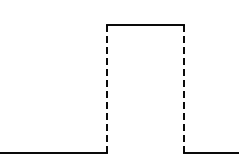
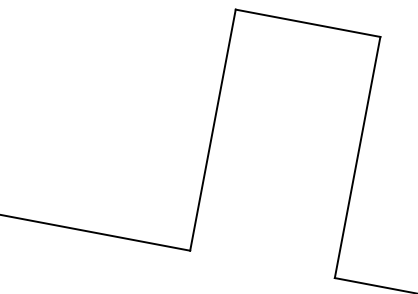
line: (107, 89) -> (213, 130), dashed -> solid
line: (183, 89) -> (356, 157), dashed -> solid

